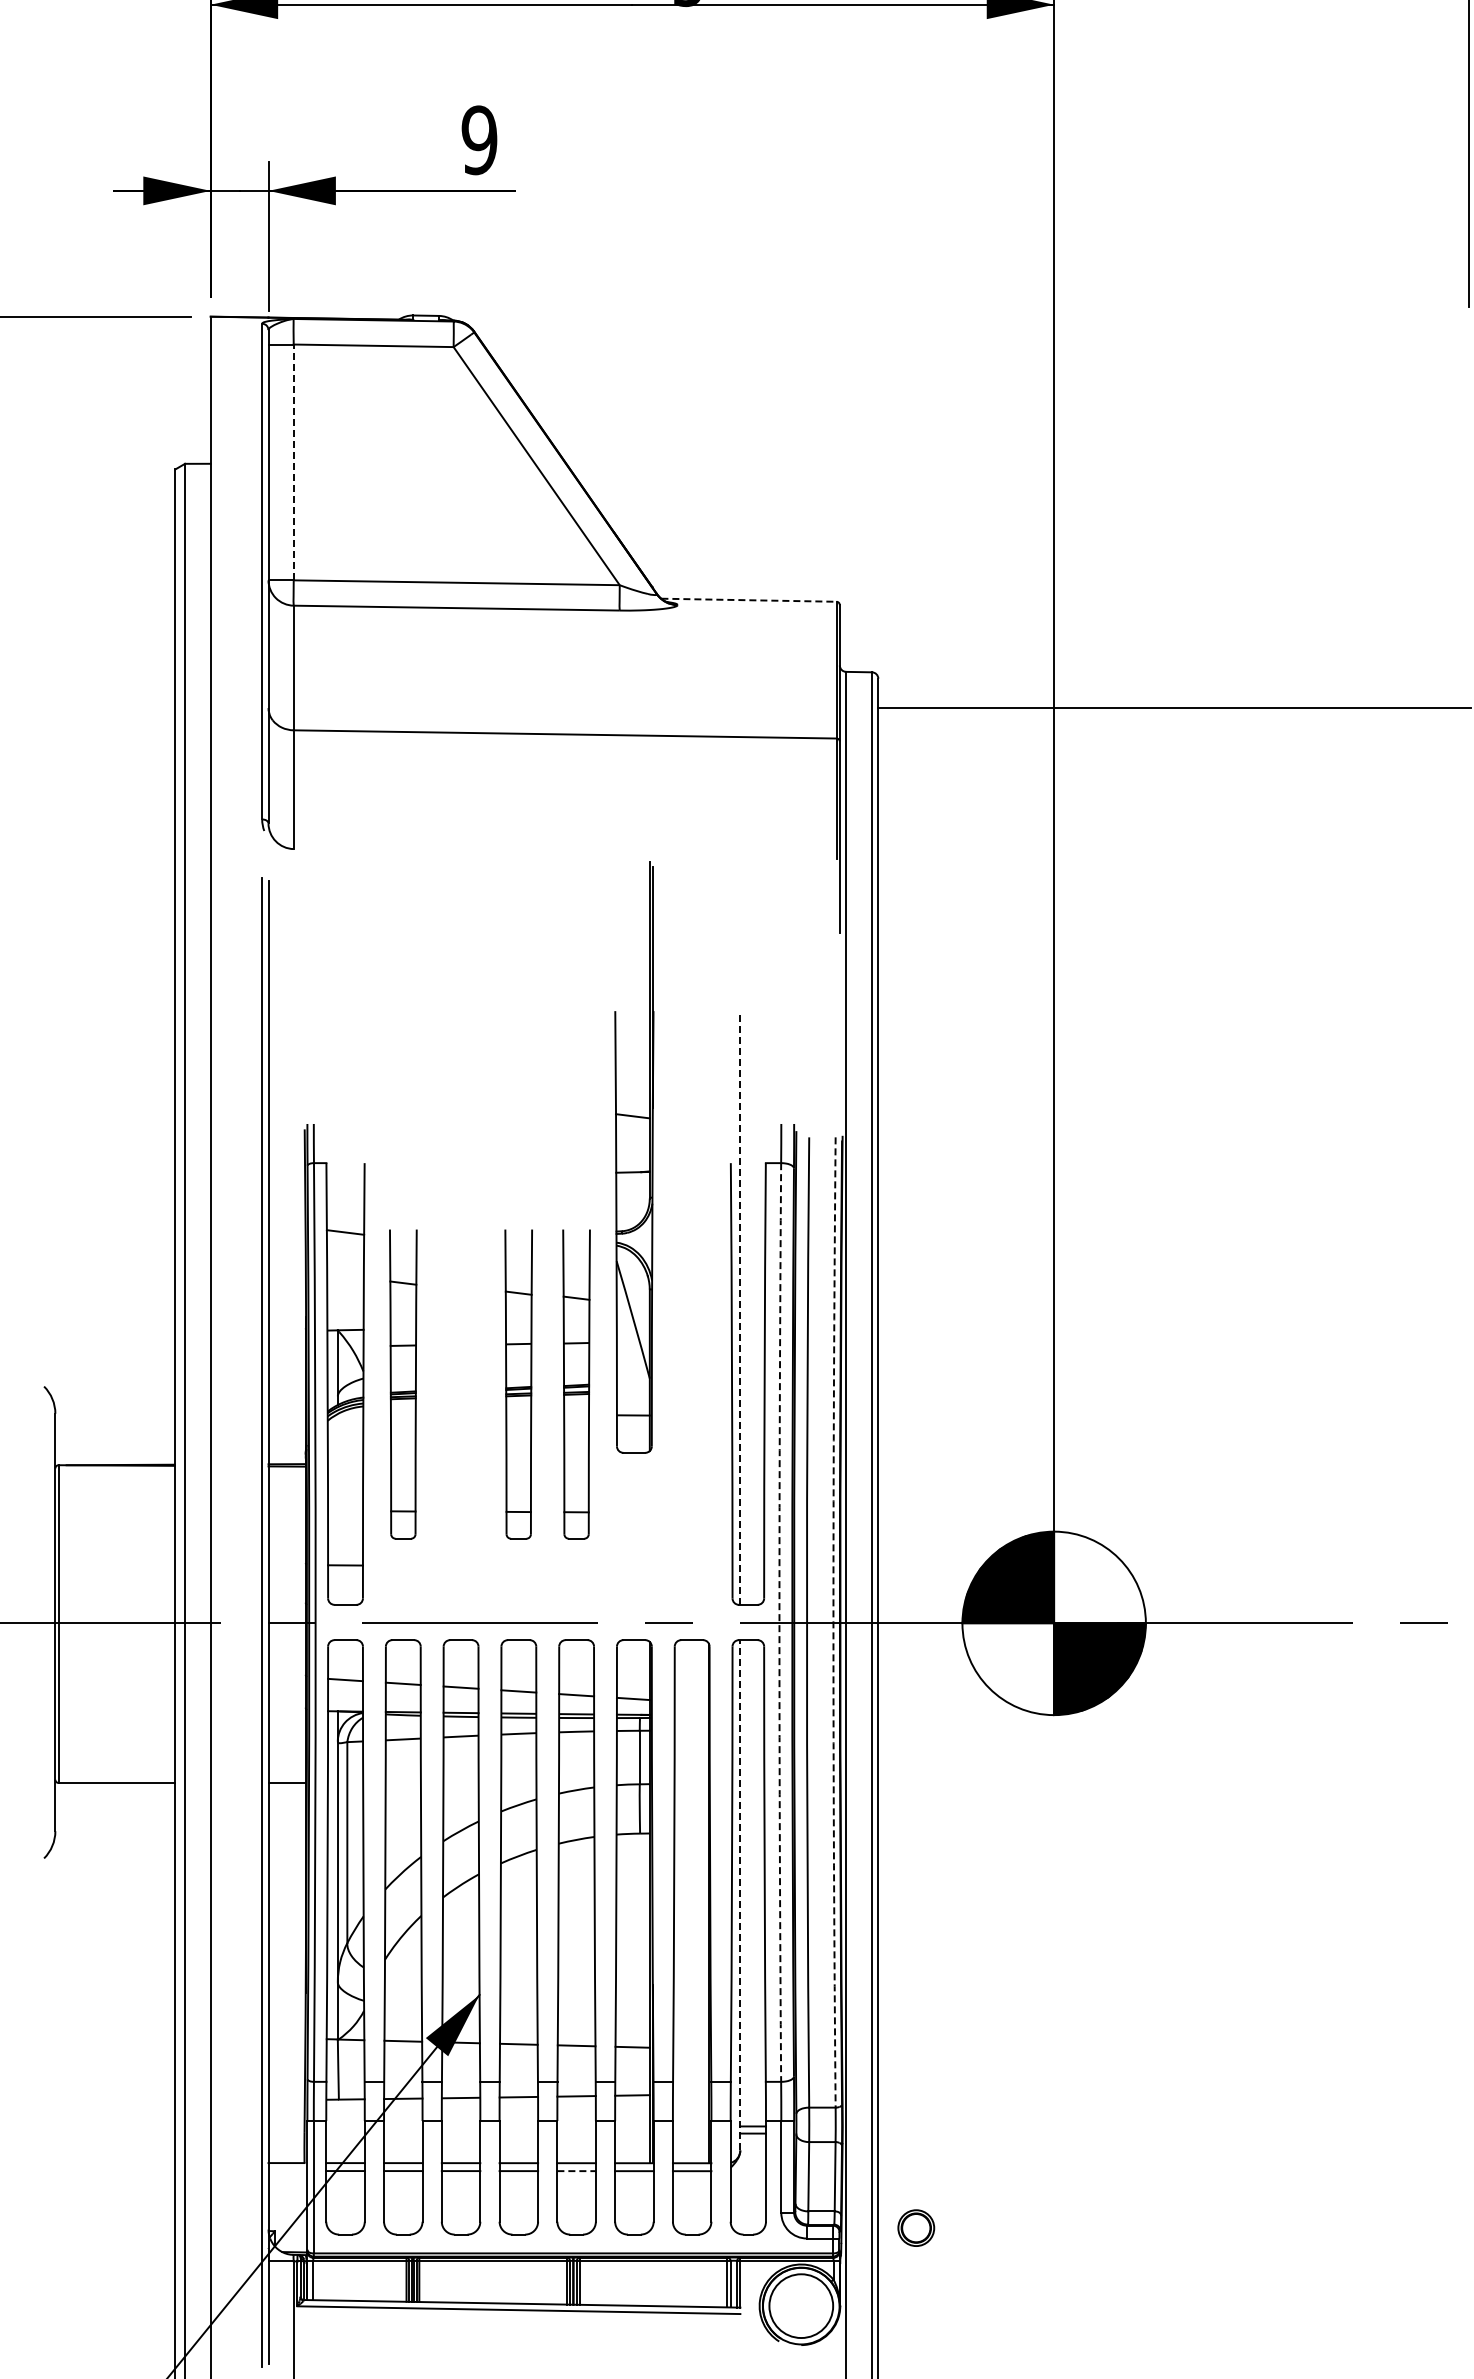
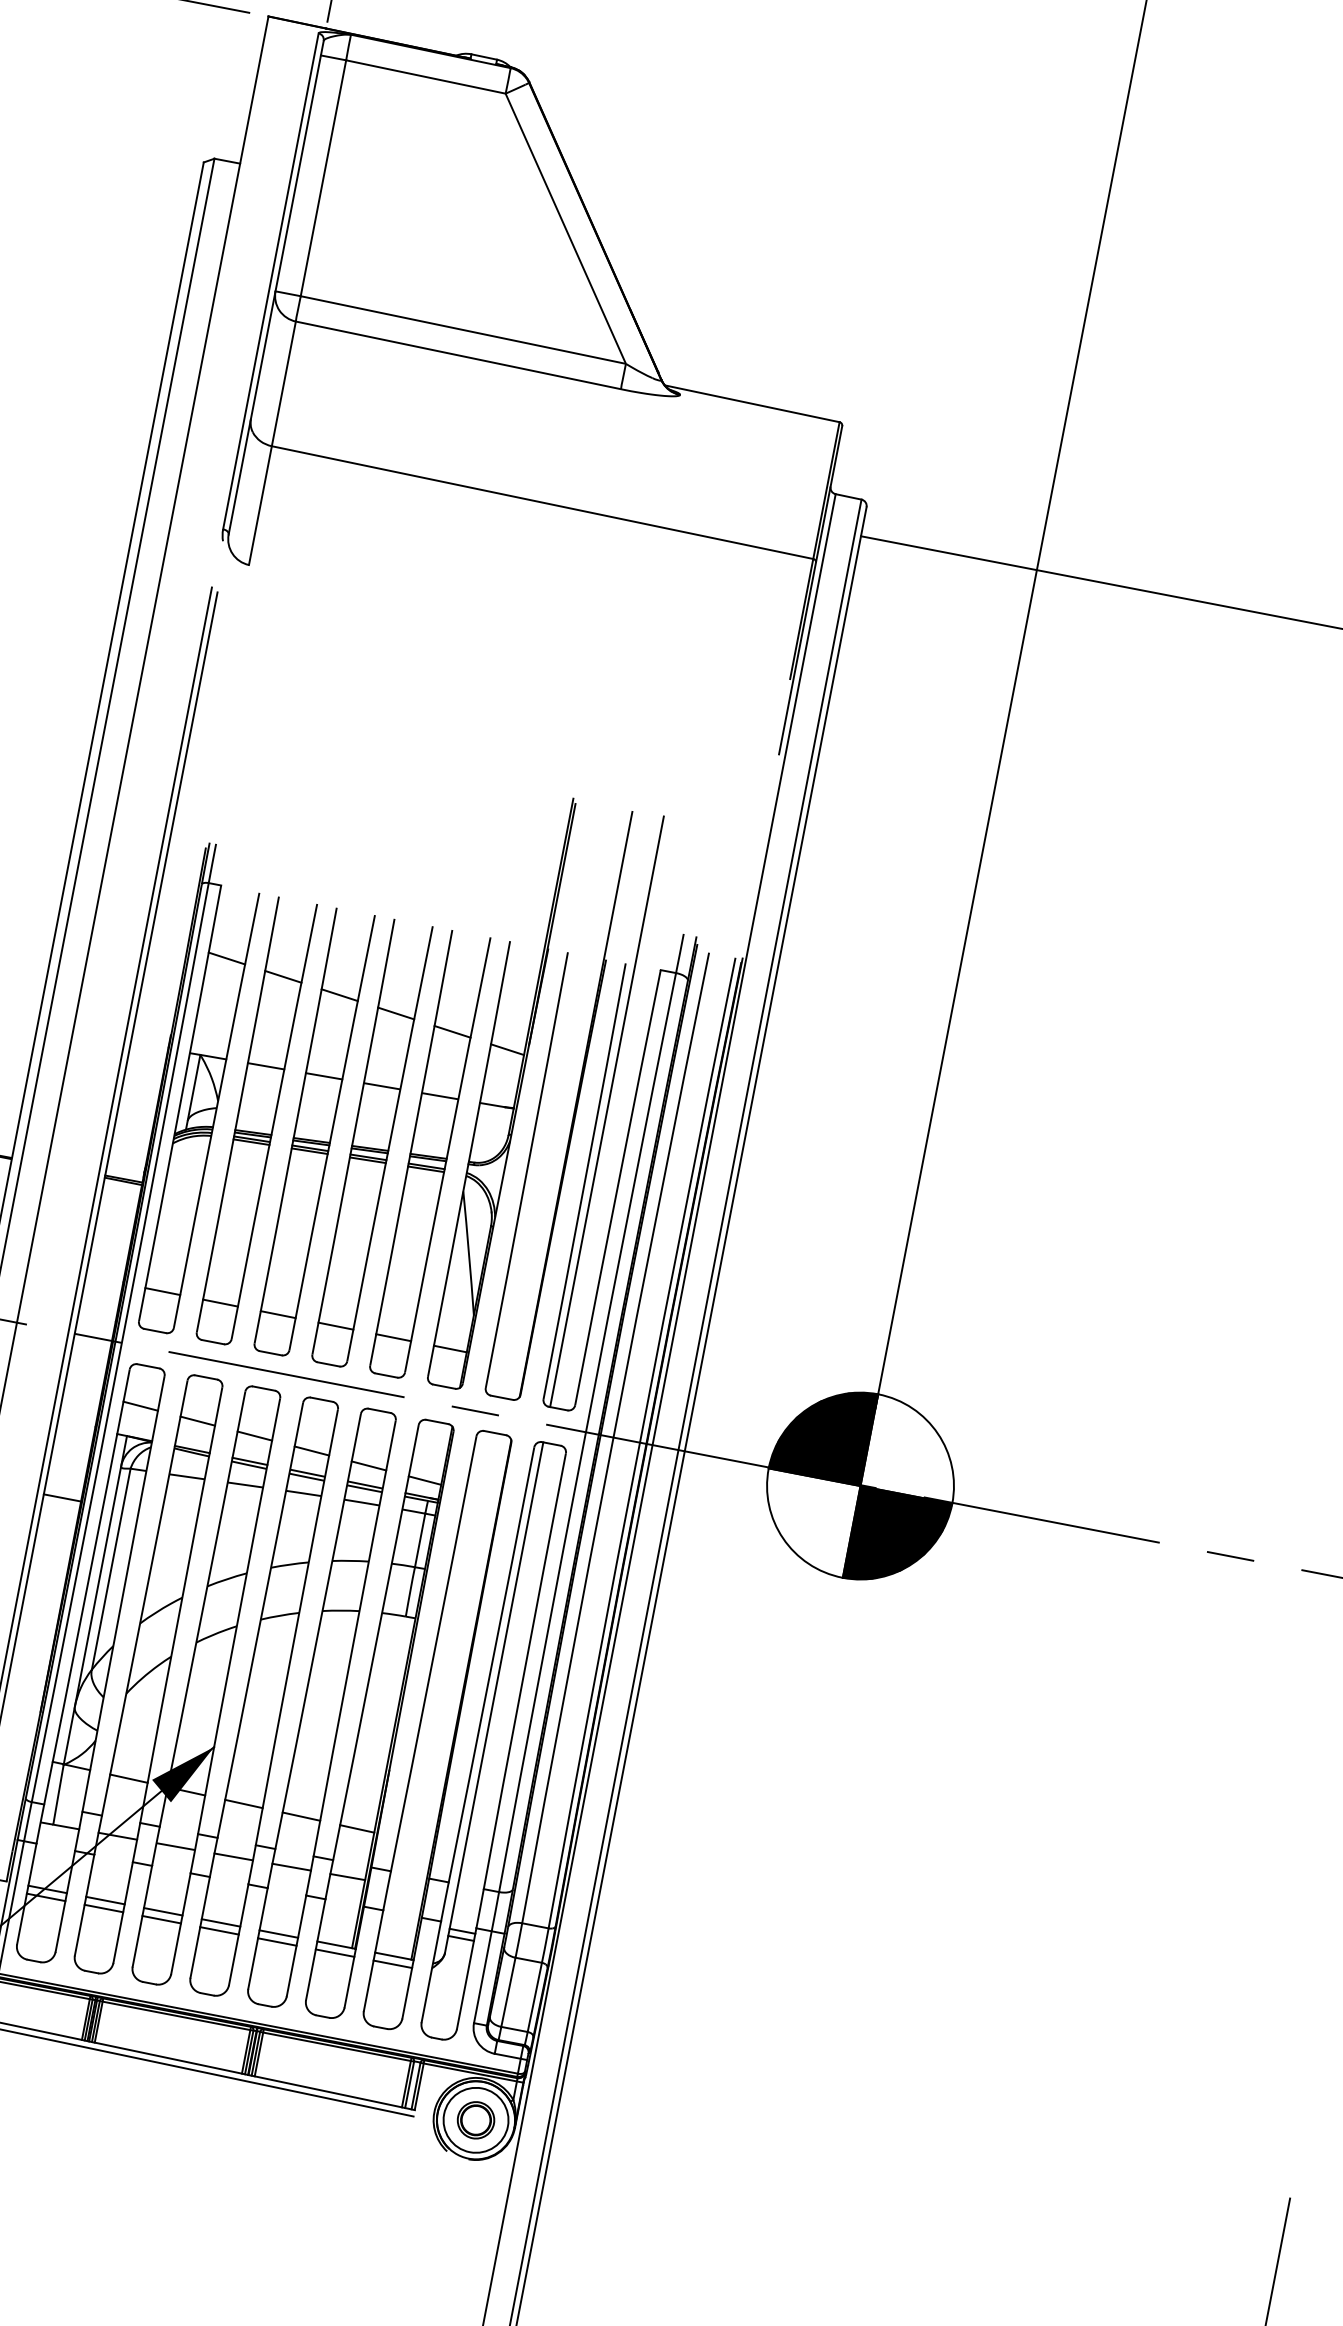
line: (293, 462) -> (323, 178), dashed -> solid
line: (748, 600) -> (751, 403), dashed -> solid
part: (634, 1157) -> (501, 1091), moved
line: (740, 1309) -> (607, 1111), dashed -> solid
part: (708, 1310) -> (575, 1106), added
part: (403, 1384) -> (255, 1121), size x1.43
part: (461, 1384) -> (313, 1132), added
part: (518, 1384) -> (370, 1143), size x1.43
part: (576, 1384) -> (428, 1155), size x1.43
arc: (779, 1622) -> (585, 1432), dashed -> solid
arc: (833, 1622) -> (639, 1442), dashed -> solid
line: (740, 1894) -> (494, 1696), dashed -> solid
line: (577, 2171) -> (278, 1942), dashed -> solid
part: (916, 2227) -> (476, 2119), moved

